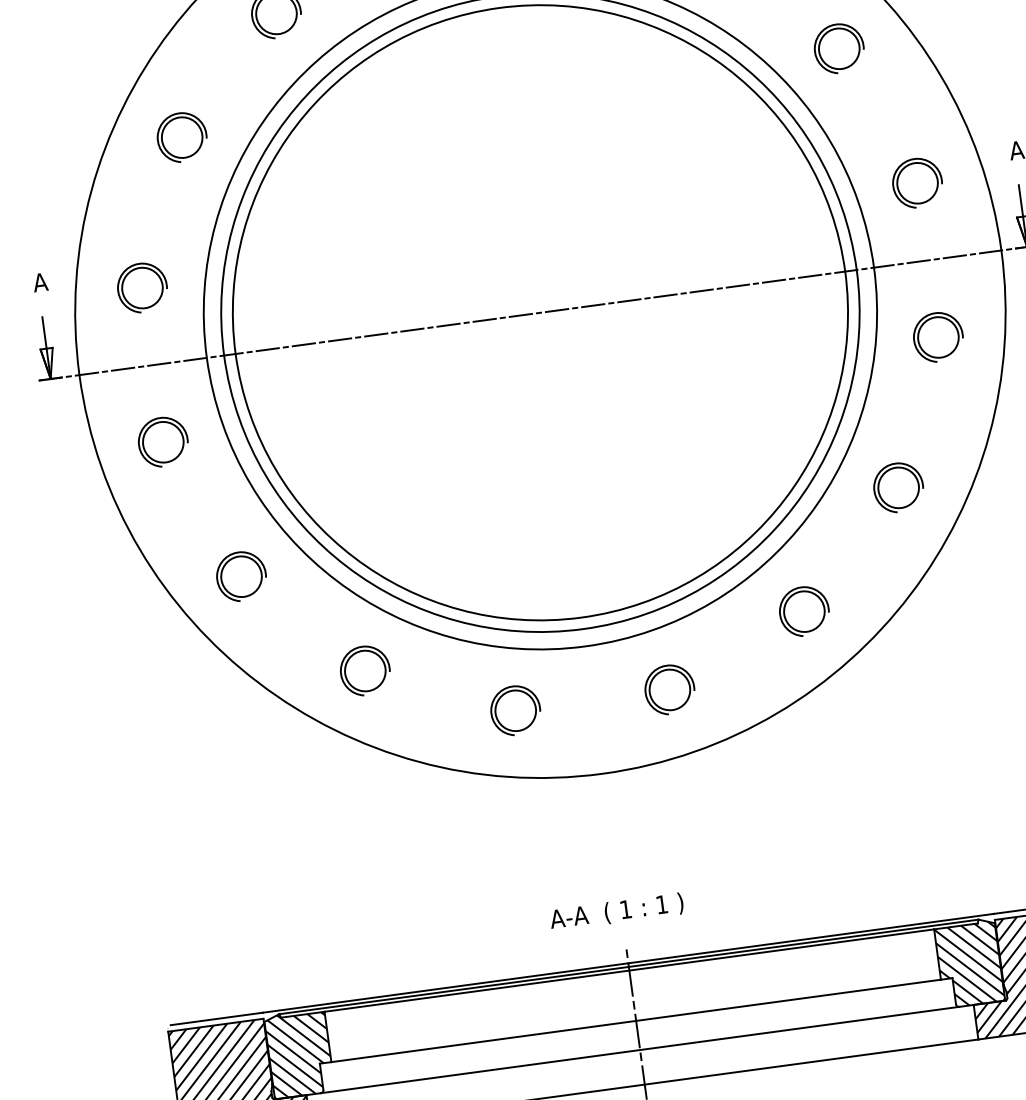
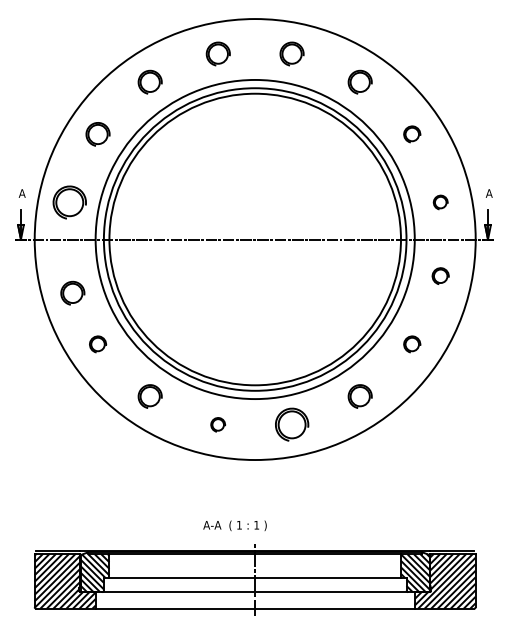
part: (837, 49) -> (411, 134), size x0.7
part: (917, 183) -> (440, 202), size x0.6
part: (141, 287) -> (69, 202), size x1.4
part: (937, 335) -> (440, 275), size x0.7
part: (162, 440) -> (72, 292), moved
part: (896, 488) -> (411, 344), size x0.7
part: (240, 576) -> (97, 344), size x0.7
part: (668, 689) -> (291, 424), size x1.4
part: (513, 710) -> (217, 424), size x0.6
text: (615, 911) -> (234, 525), moved

